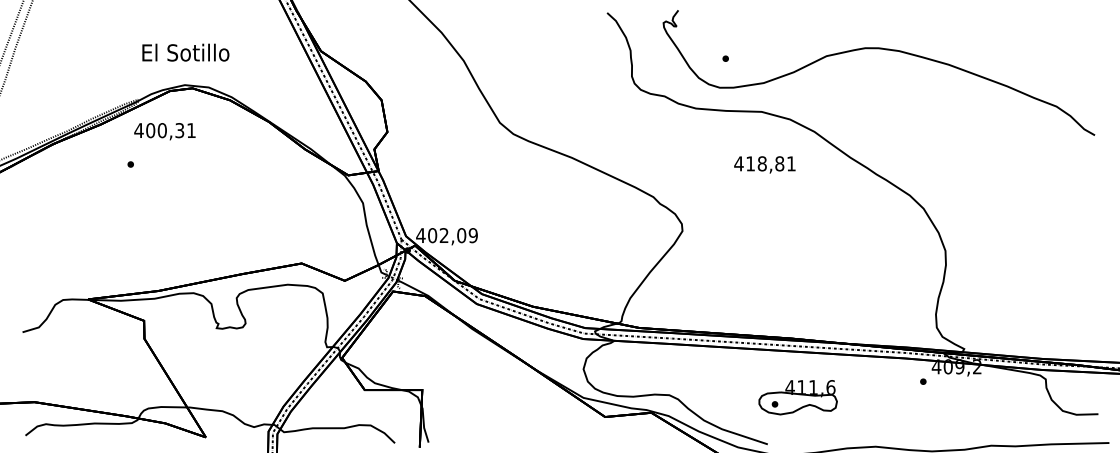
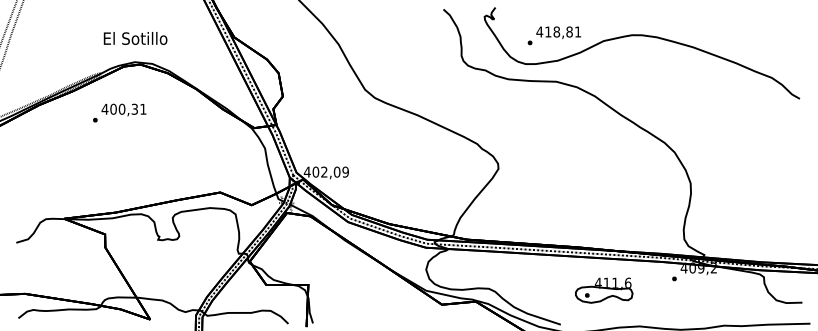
text: (164, 131) -> (123, 109), moved
text: (764, 164) -> (558, 32), moved
part: (797, 397) -> (603, 290), moved

